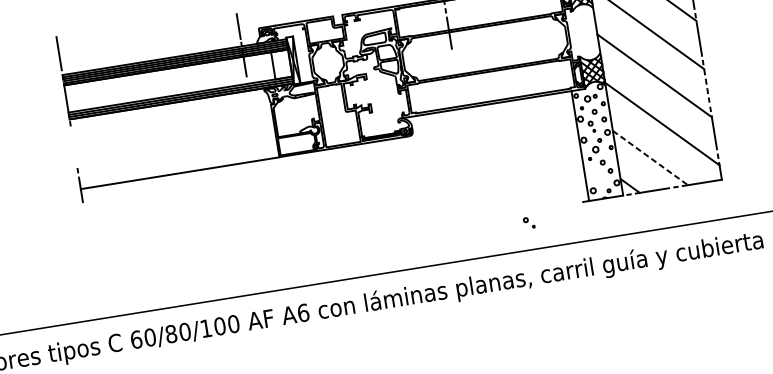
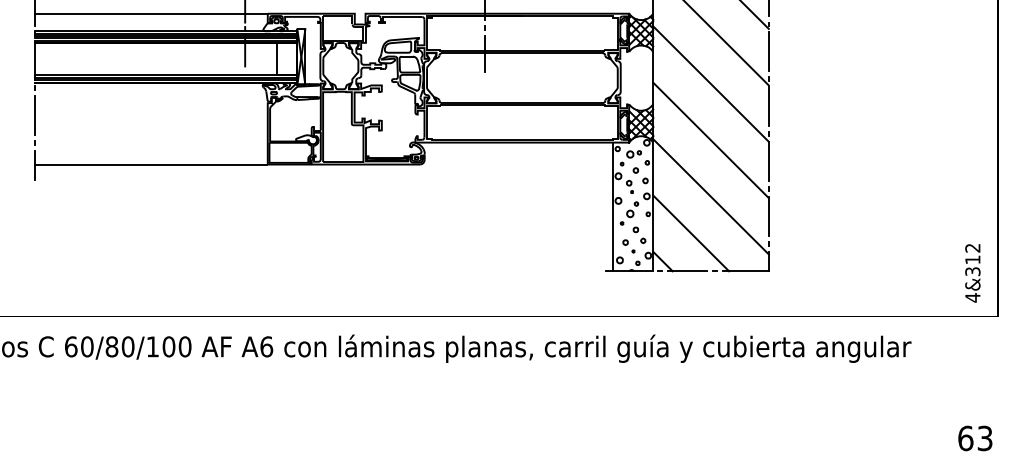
line: (159, 44) -> (151, 13), added
line: (706, 86) -> (768, 161), dashed -> solid
line: (74, 147) -> (35, 115), added
line: (650, 158) -> (691, 233), dashed -> solid
part: (528, 223) -> (628, 246), moved

